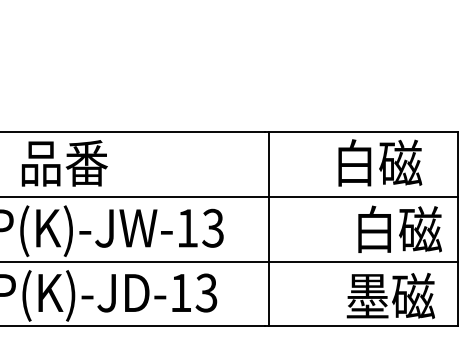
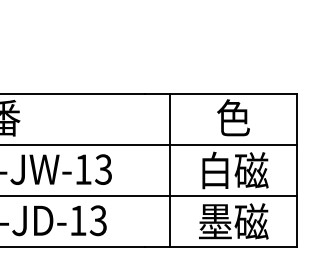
text: (380, 162) -> (235, 117), 白磁 -> 色
text: (399, 228) -> (235, 169), moved
line: (268, 229) -> (170, 170), moved
text: (390, 296) -> (233, 221), moved

